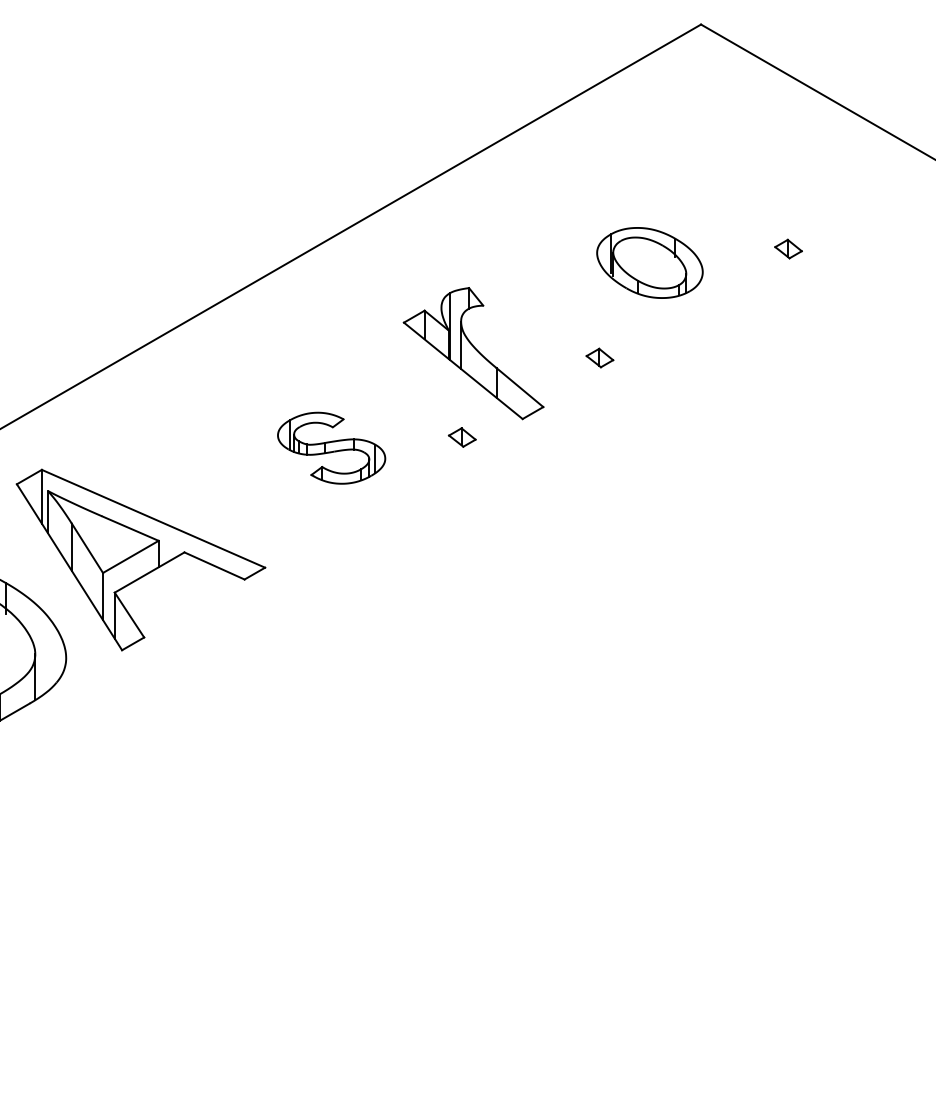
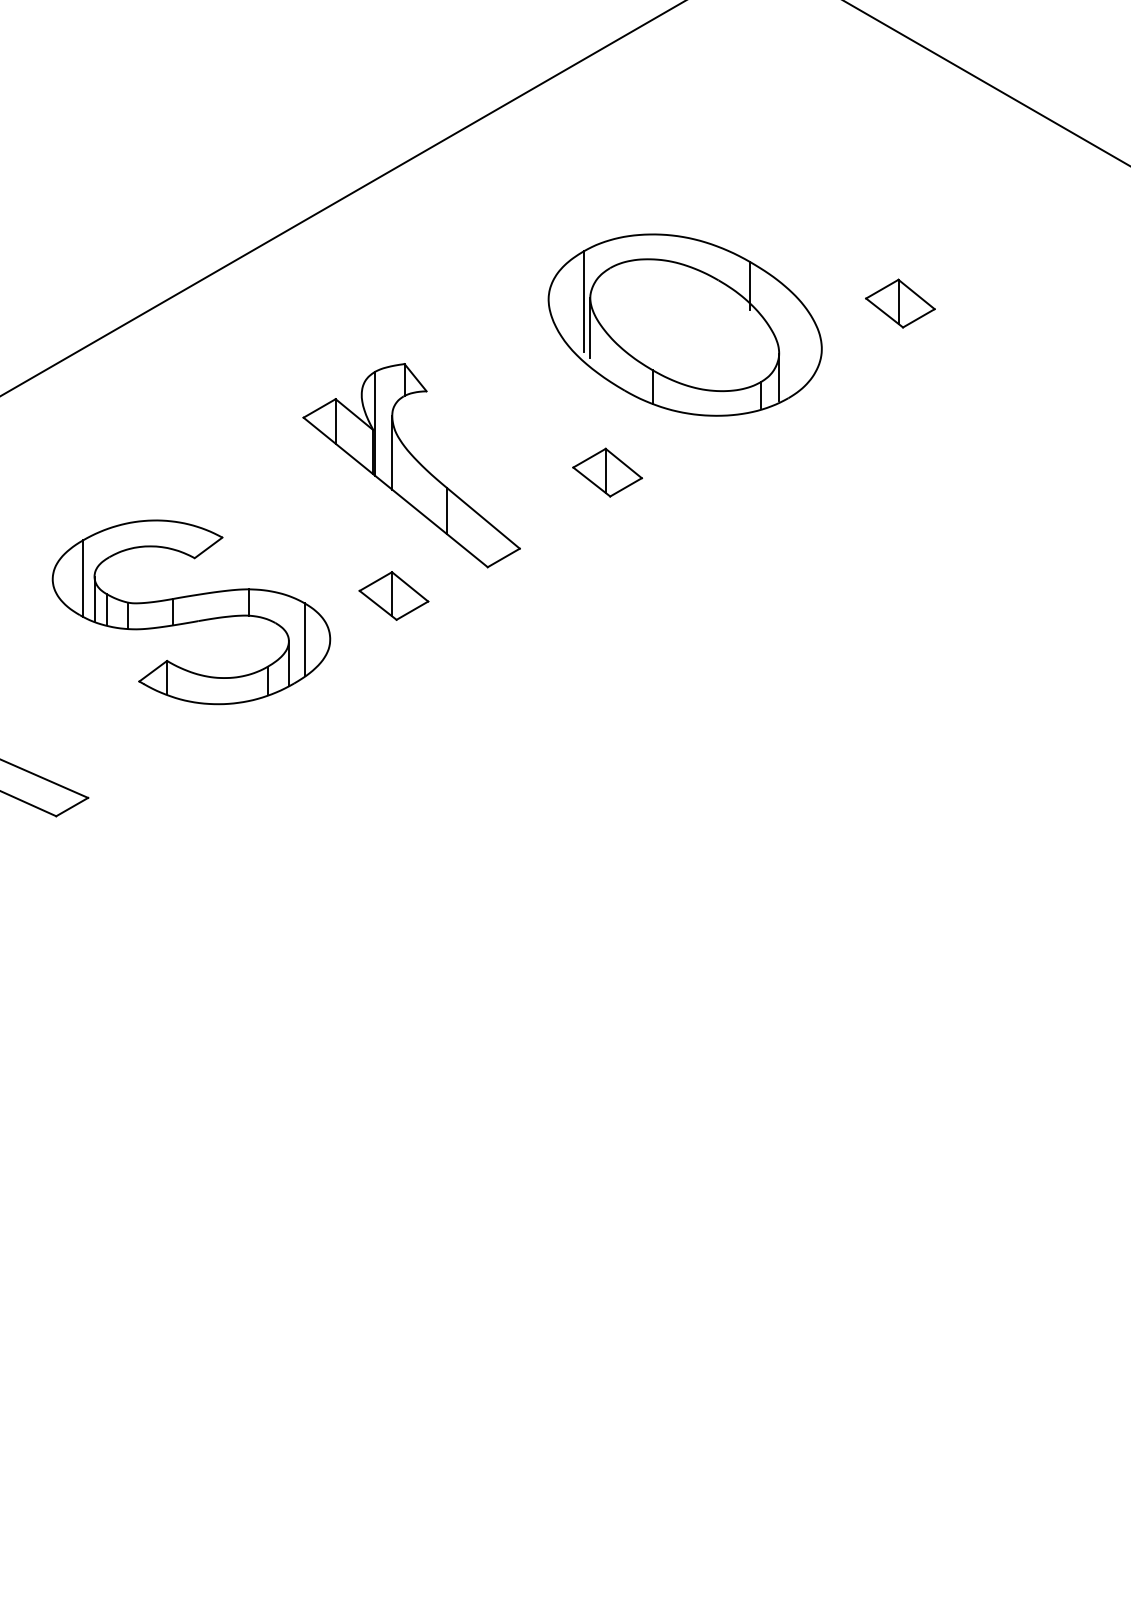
part: (788, 248) -> (900, 302), size x1.67
part: (649, 262) -> (684, 324), size x1.67
part: (599, 357) -> (606, 471), size x1.67
part: (462, 437) -> (394, 595), size x1.67
part: (331, 448) -> (191, 612), size x1.67

